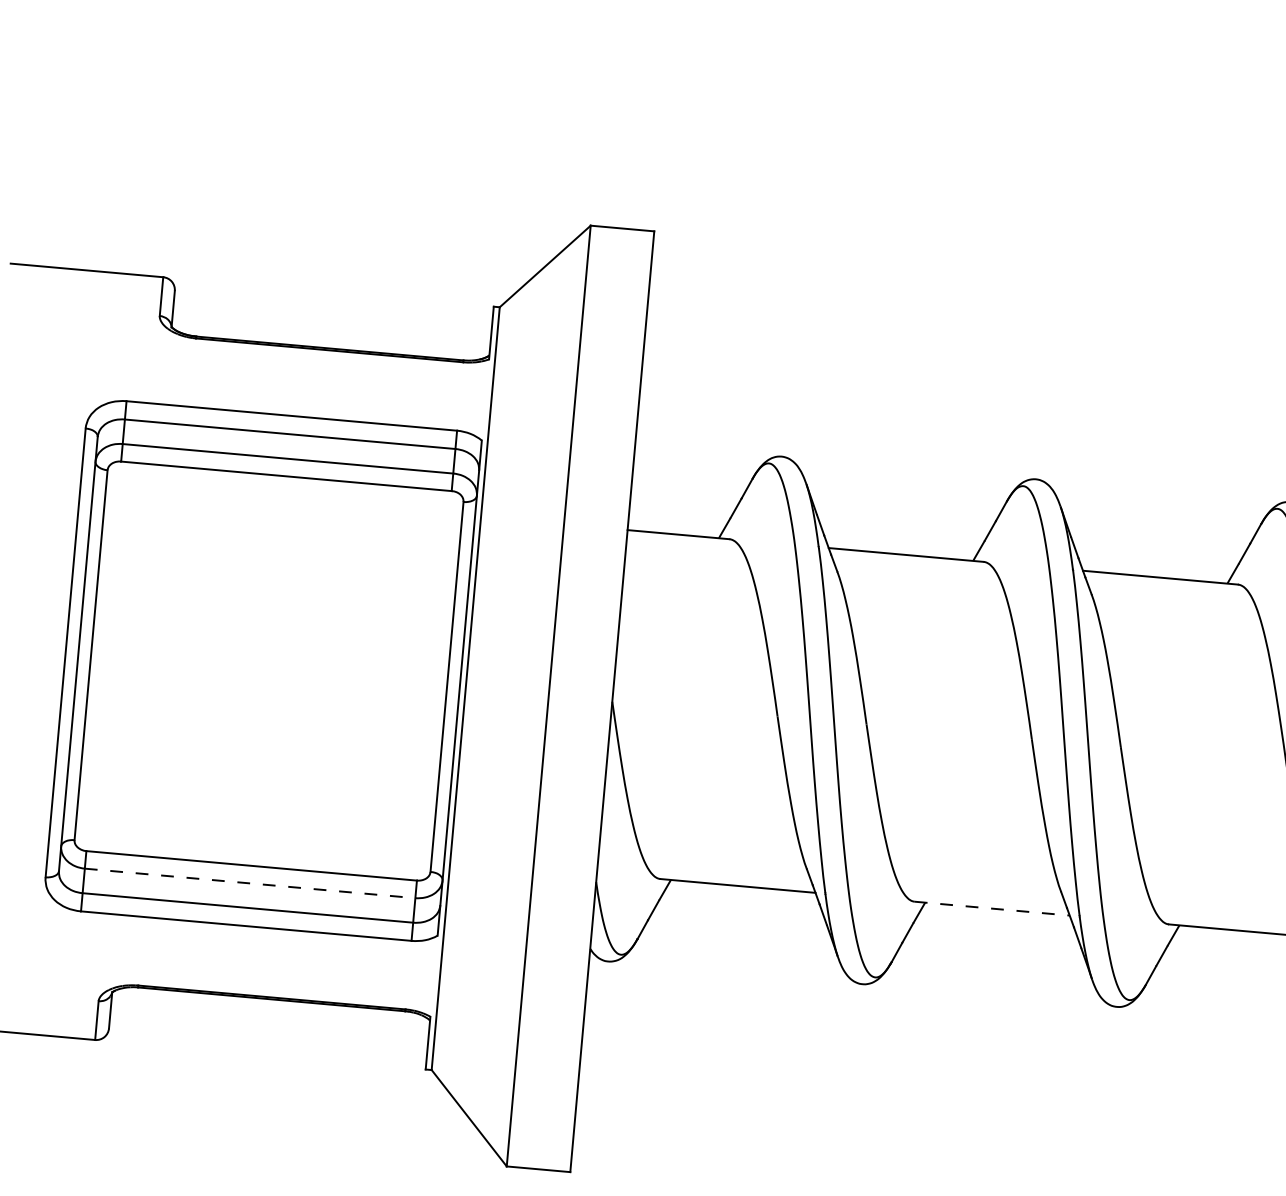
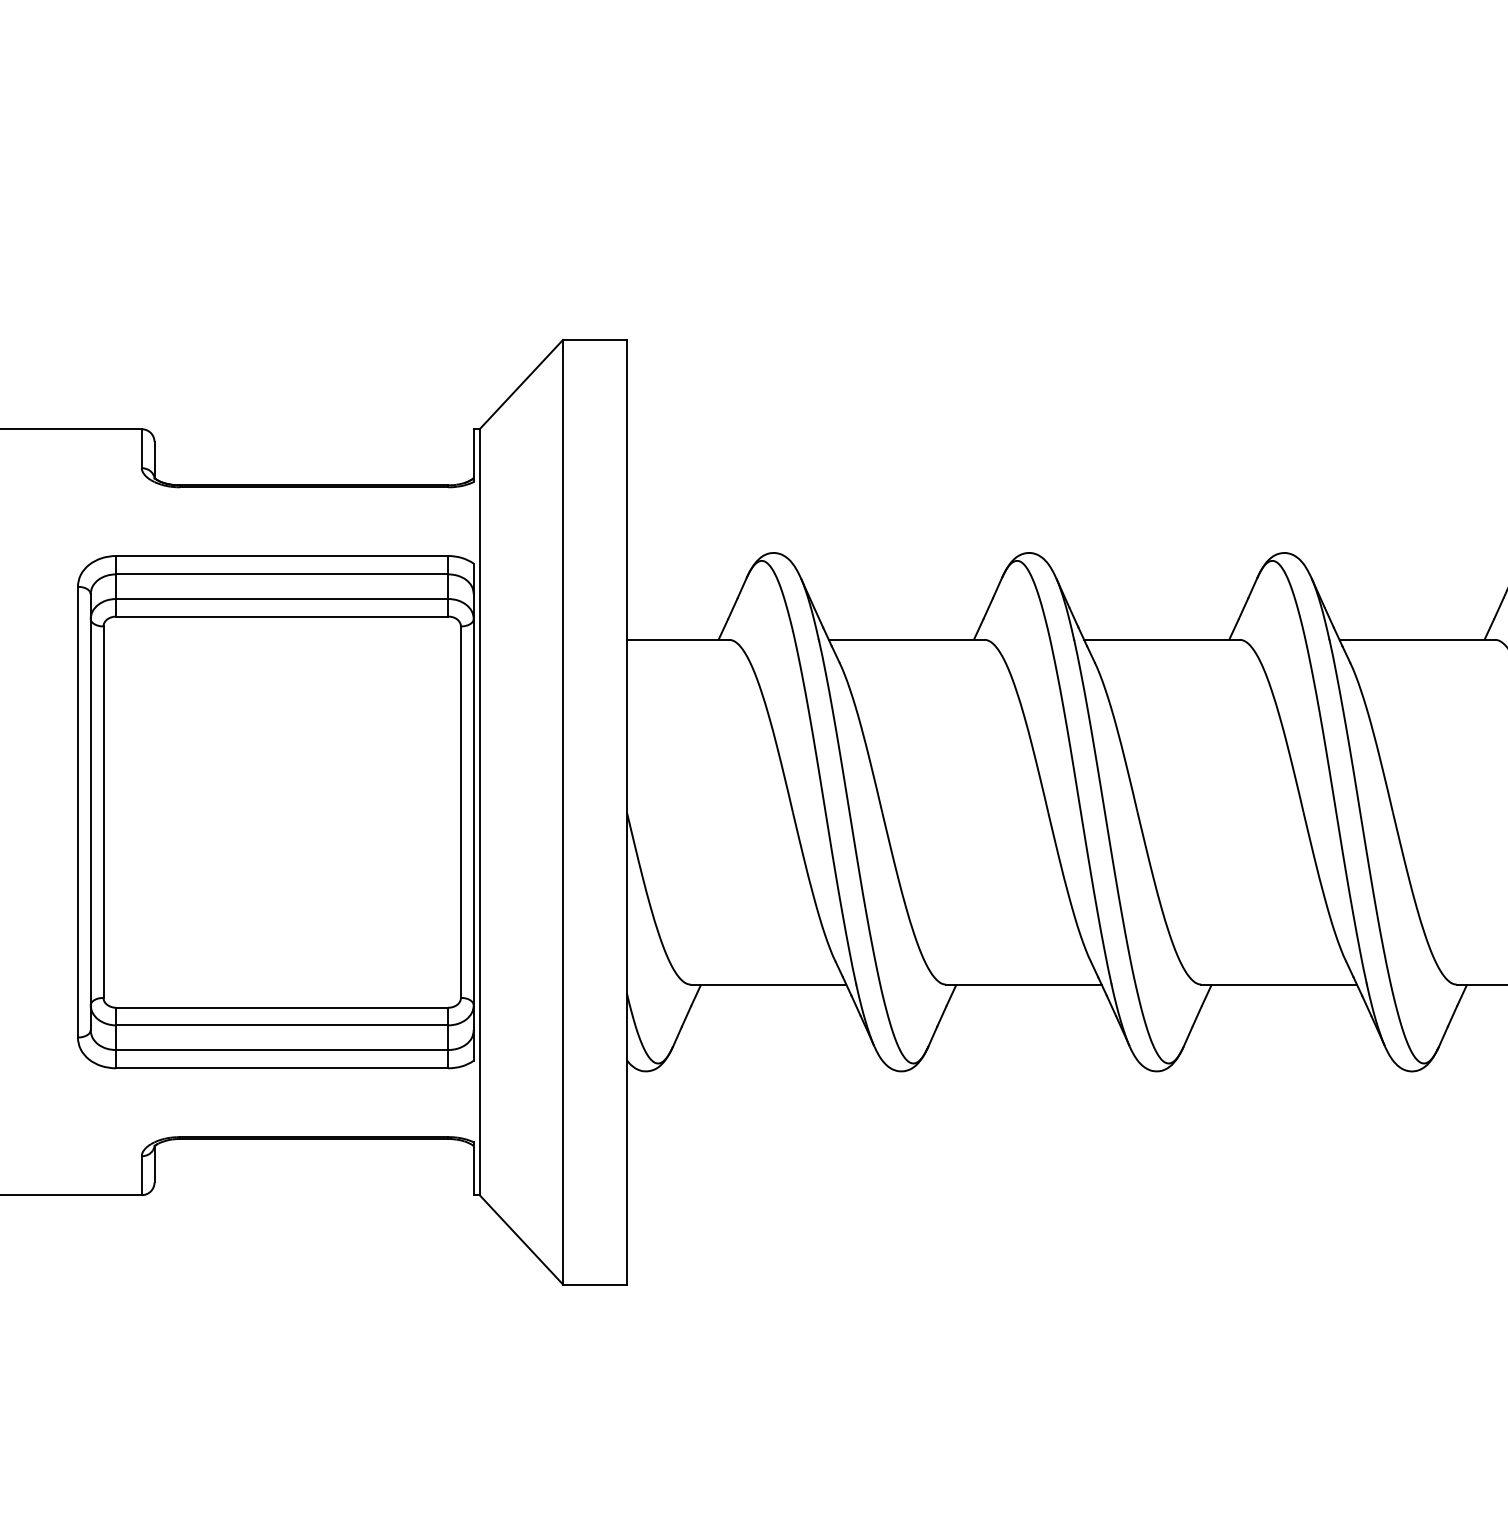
line: (250, 883) -> (282, 1025), dashed -> solid
line: (991, 908) -> (1023, 984), dashed -> solid

